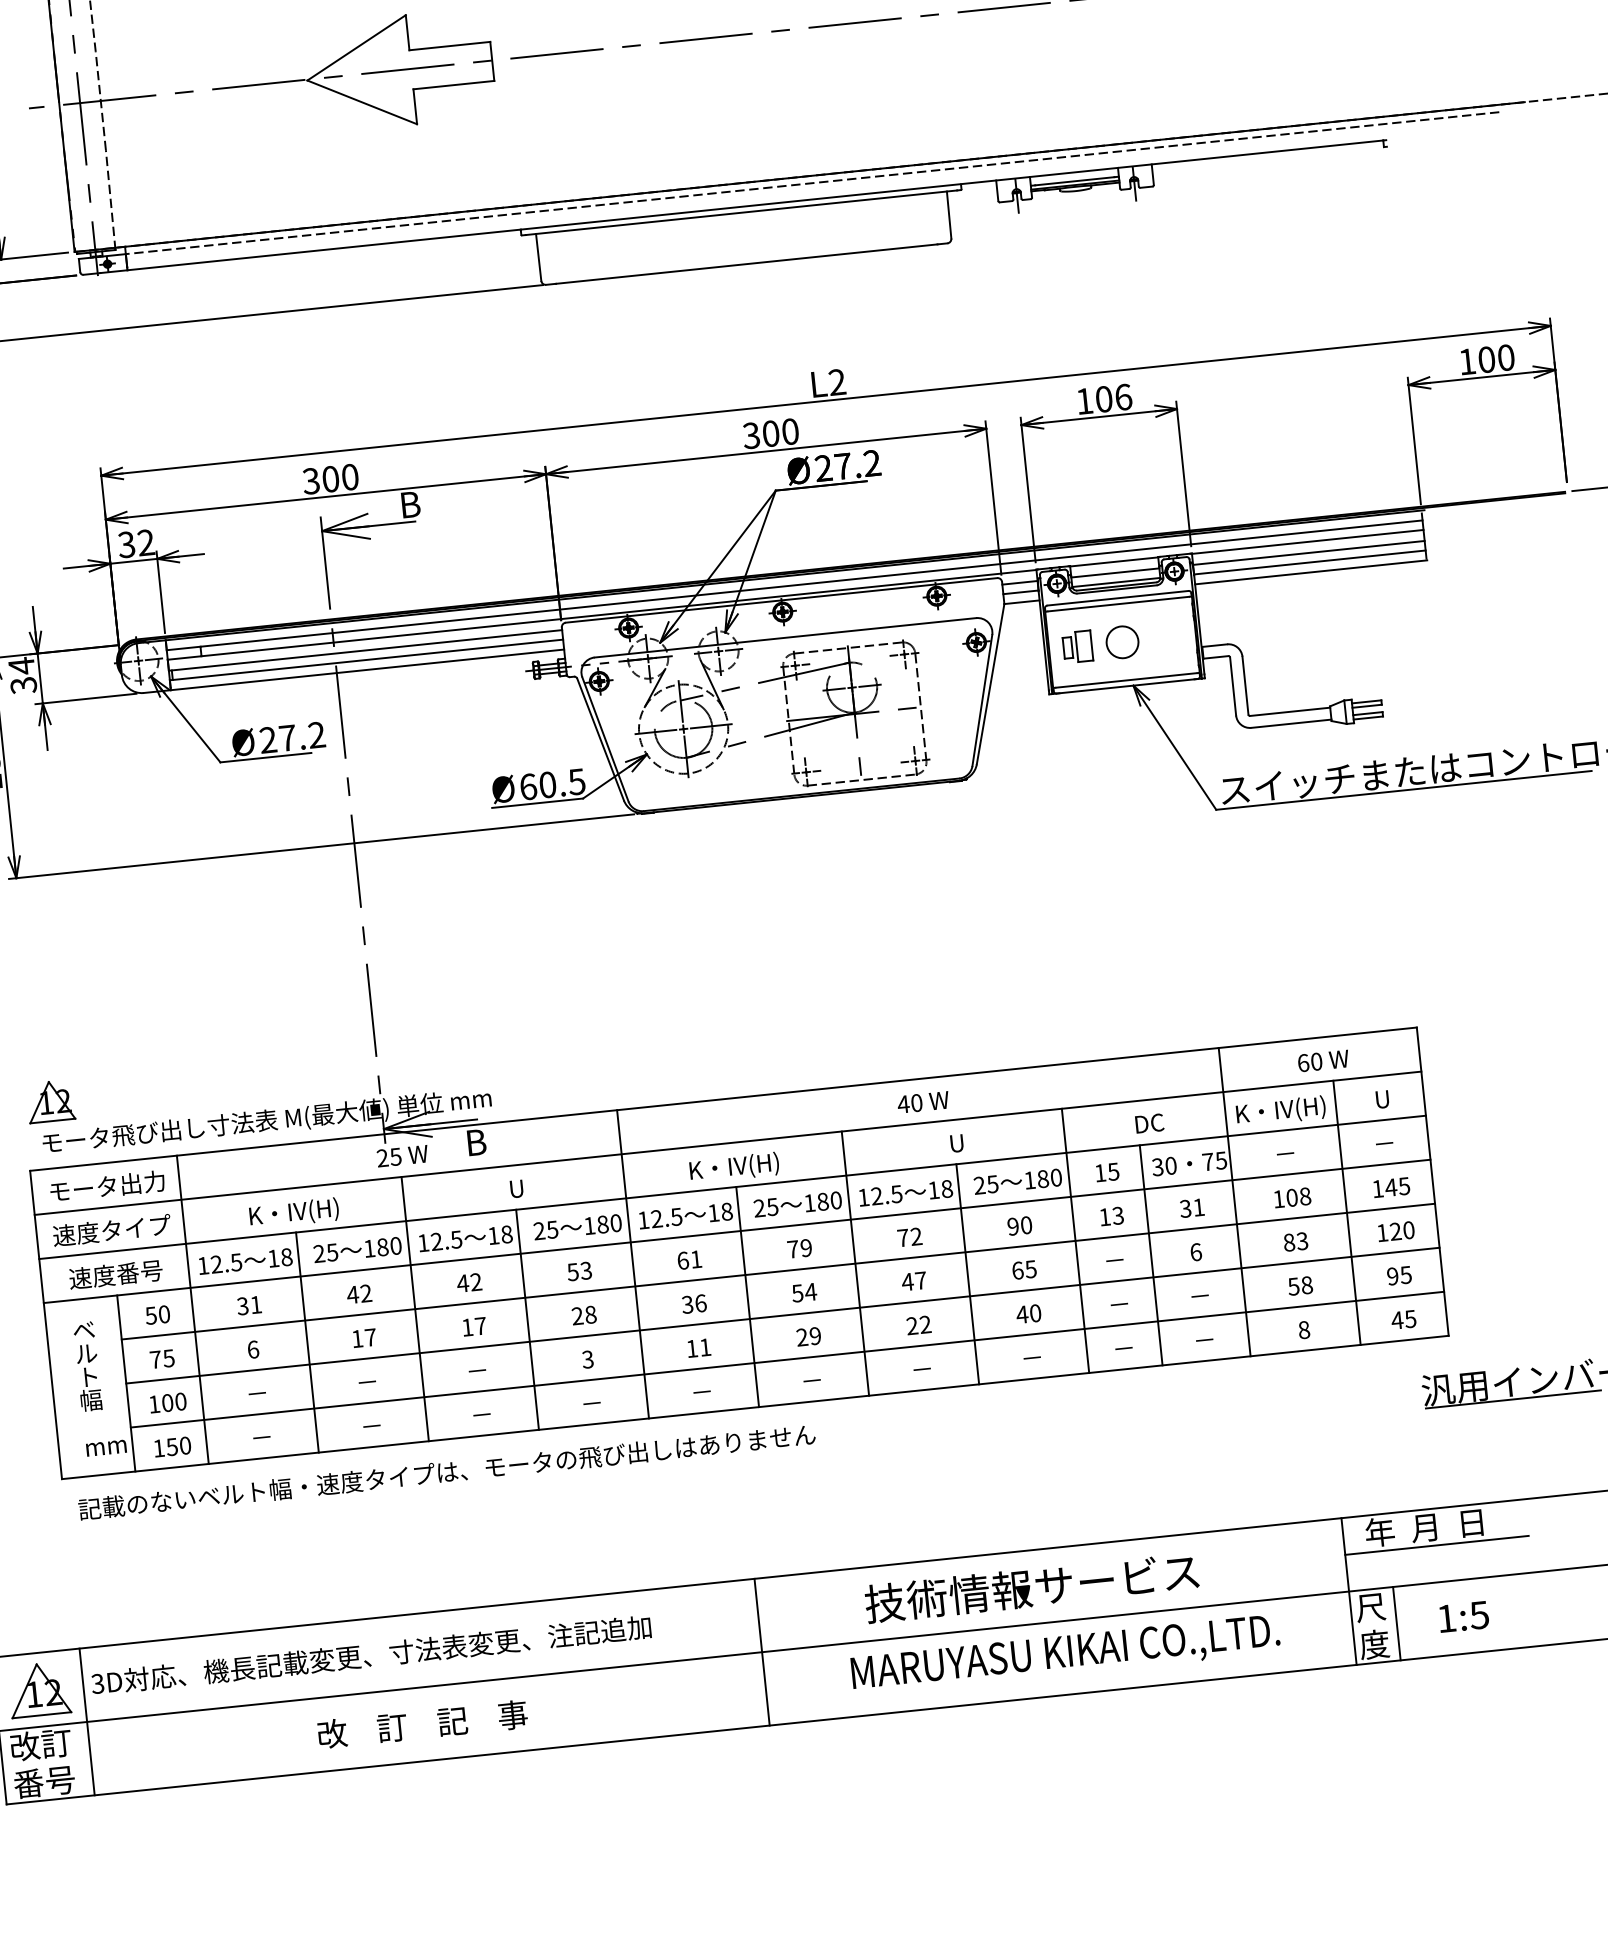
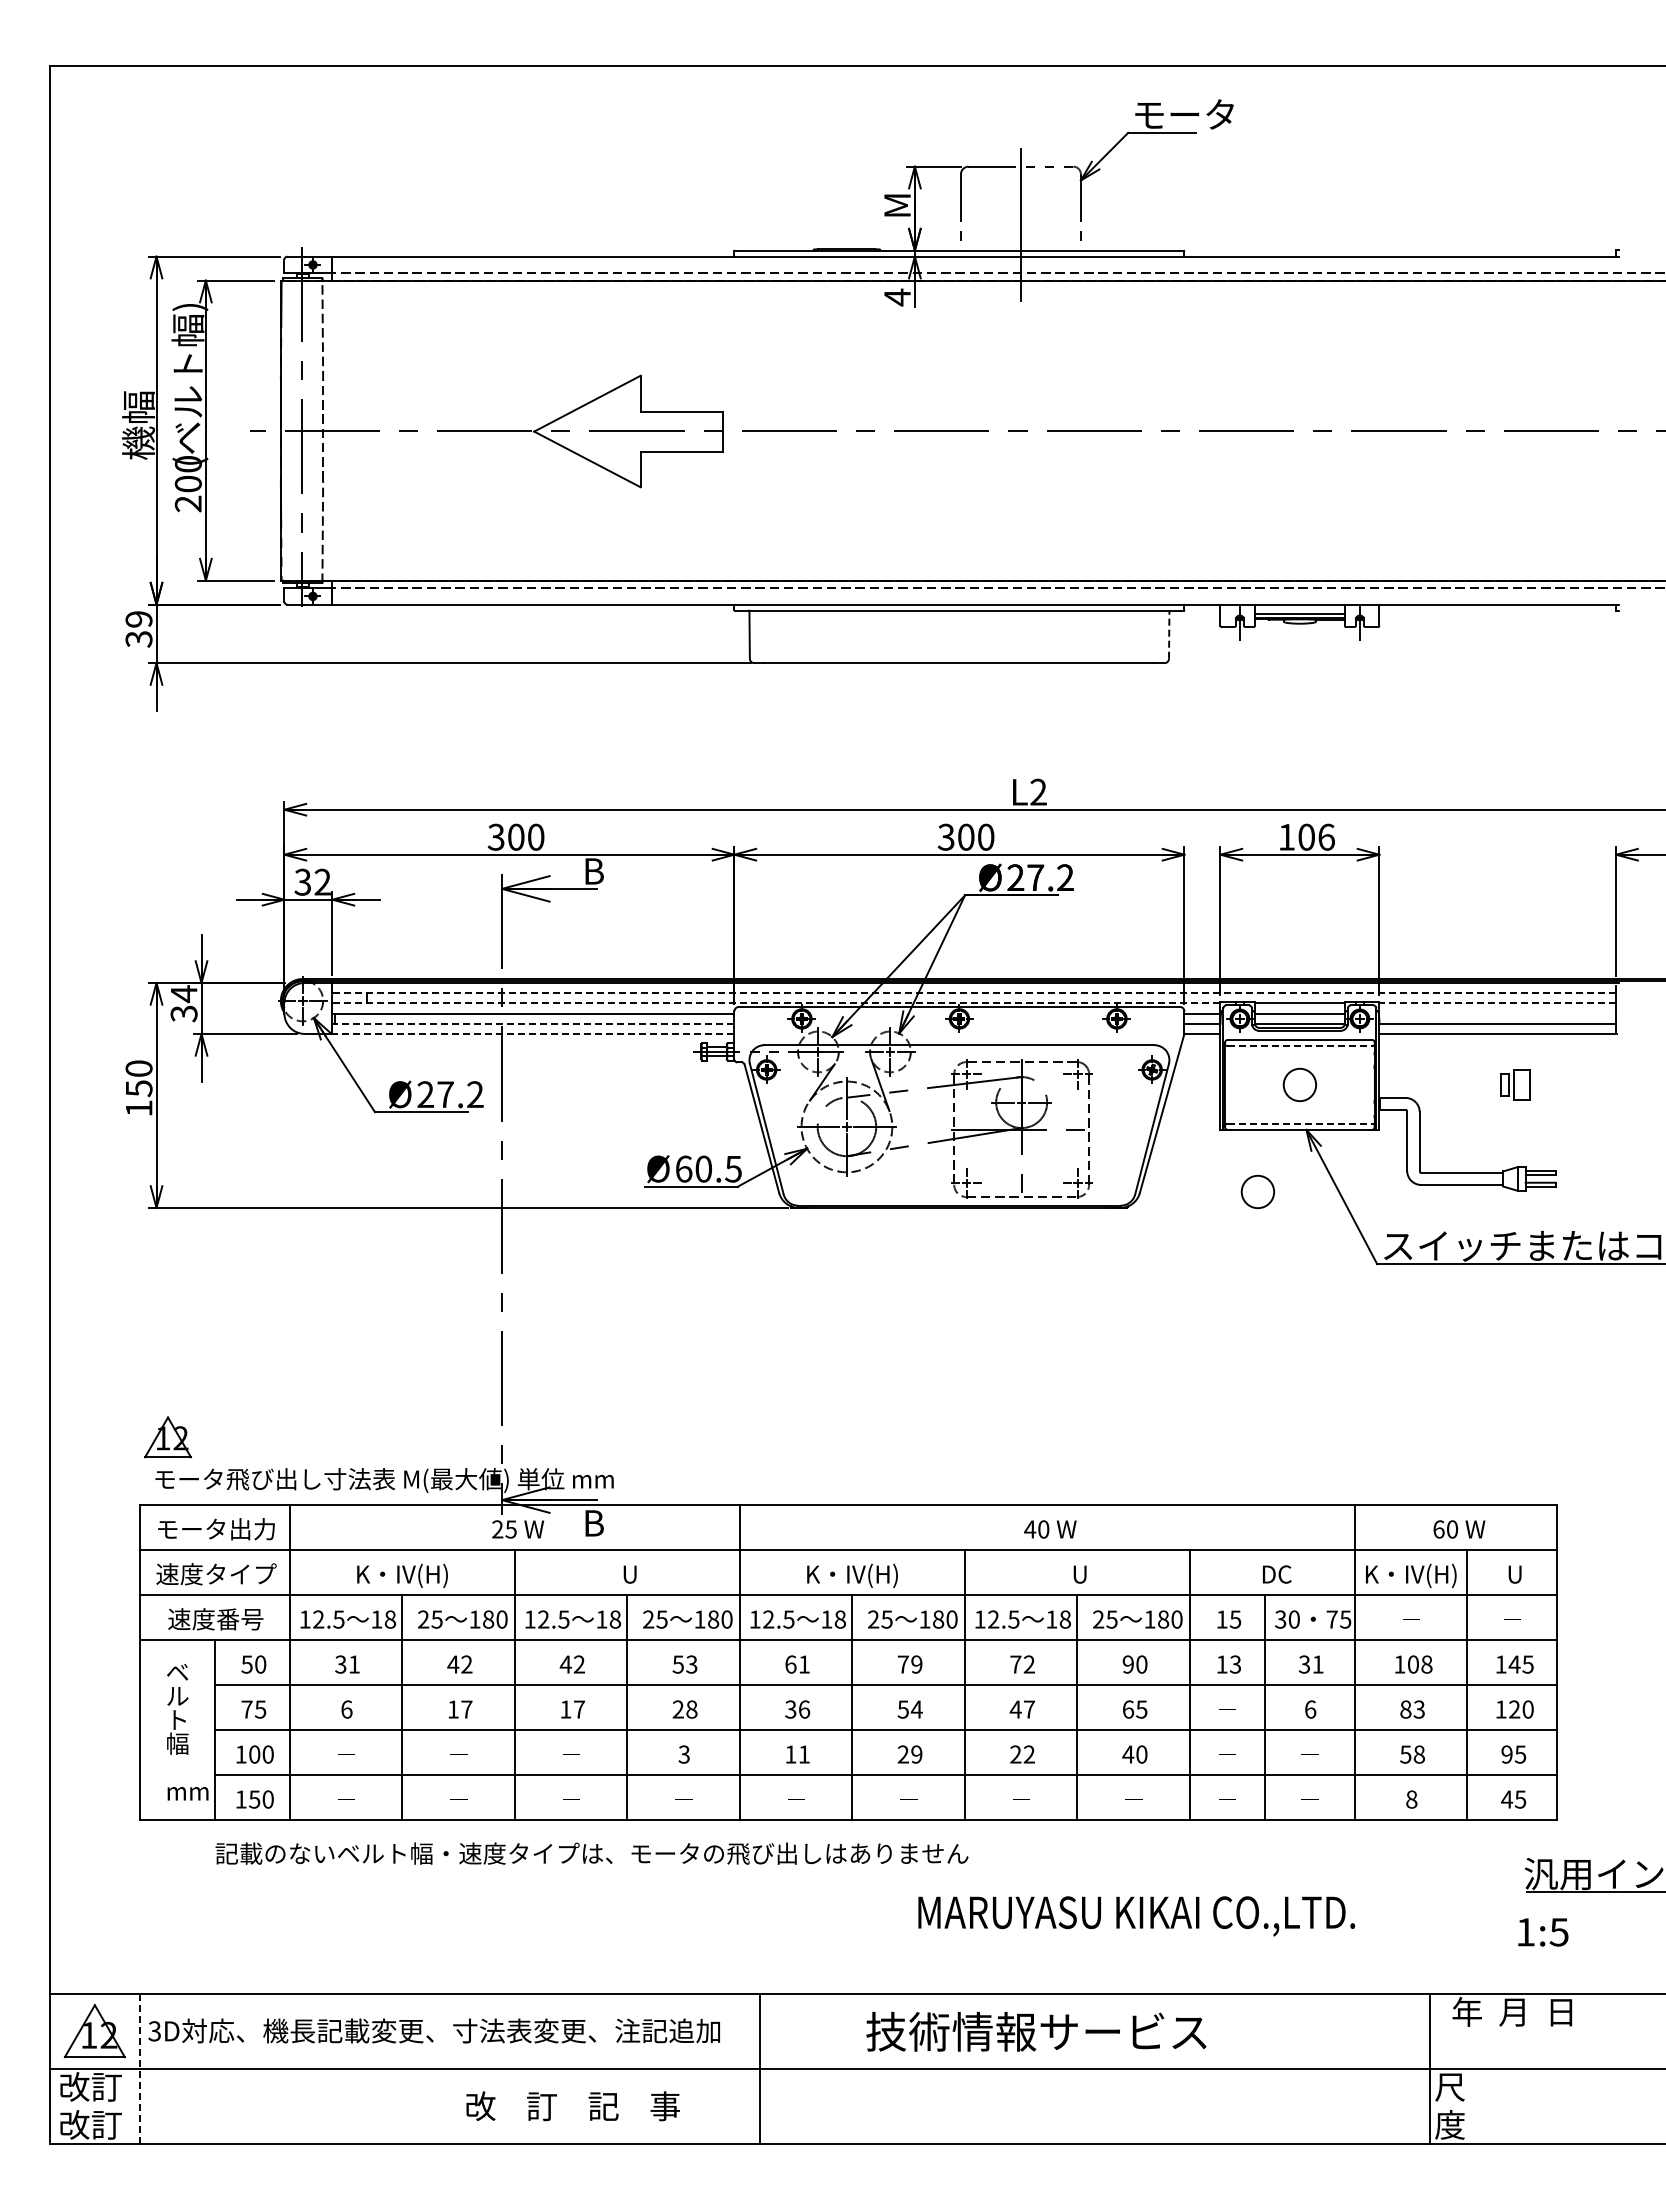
line: (949, 214) -> (1169, 634), solid -> dashed
line: (1307, 541) -> (1497, 1002), solid -> dashed
line: (1308, 553) -> (1497, 1014), removed
line: (794, 585) -> (974, 993), solid -> dashed
line: (1118, 603) -> (1299, 1045), solid -> dashed
line: (602, 614) -> (776, 1002), solid -> dashed
part: (1078, 646) -> (1515, 1084), moved
line: (366, 659) -> (533, 1023), solid -> dashed
line: (367, 669) -> (533, 1033), solid -> dashed
line: (1126, 680) -> (1299, 1123), solid -> dashed
circle: (1091, 750) -> (1257, 1191), added
text: (446, 1472) -> (591, 1853), moved
line: (1436, 1545) -> (1523, 2031), removed
text: (1031, 1587) -> (1036, 2031), moved
text: (1464, 1617) -> (1543, 1932), moved
line: (1396, 1623) -> (1474, 2105), removed
line: (761, 1652) -> (759, 2068), moved
text: (1065, 1655) -> (1136, 1916), moved
line: (86, 1721) -> (139, 2068), solid -> dashed
text: (422, 1724) -> (572, 2106), moved
text: (44, 1781) -> (90, 2124), 番号 -> 改訂

